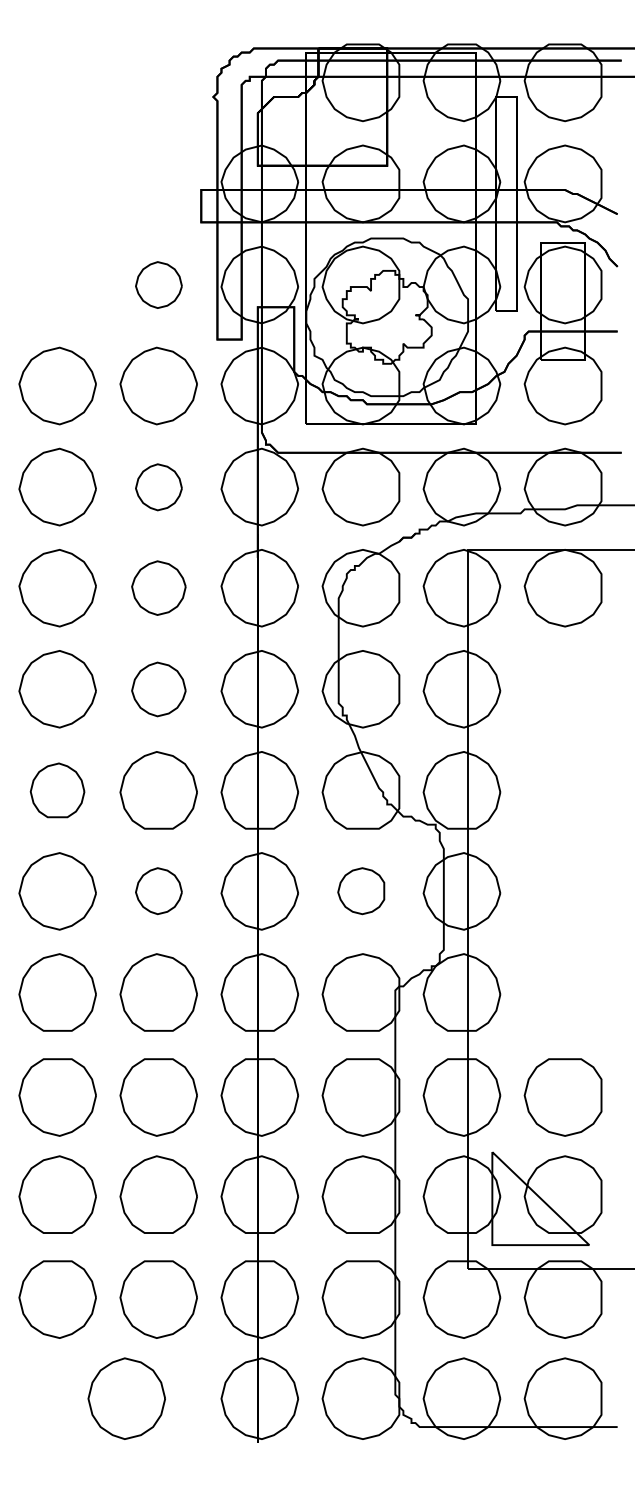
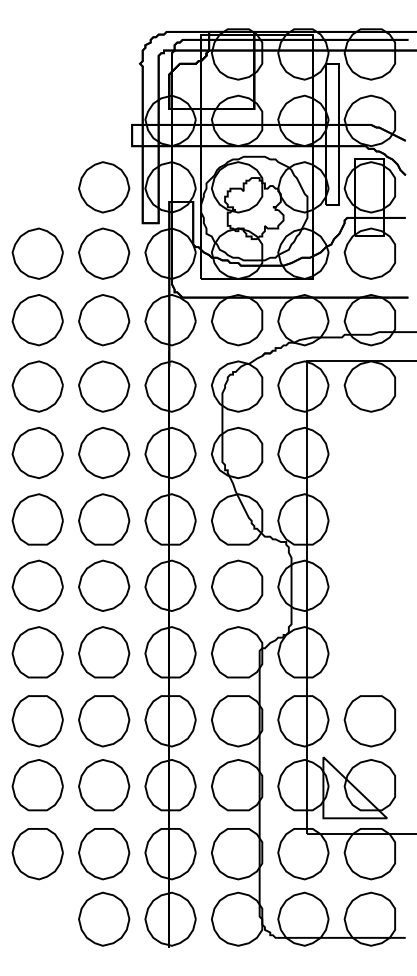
part: (159, 285) -> (104, 187), size x1.67
part: (159, 487) -> (104, 320), size x1.67
part: (159, 588) -> (104, 386), size x1.43
part: (159, 690) -> (104, 453), size x1.43
part: (57, 790) -> (37, 519), size x1.43
part: (159, 890) -> (104, 585), size x1.67
part: (361, 890) -> (237, 585), size x1.67
part: (127, 1397) -> (104, 918), moved

